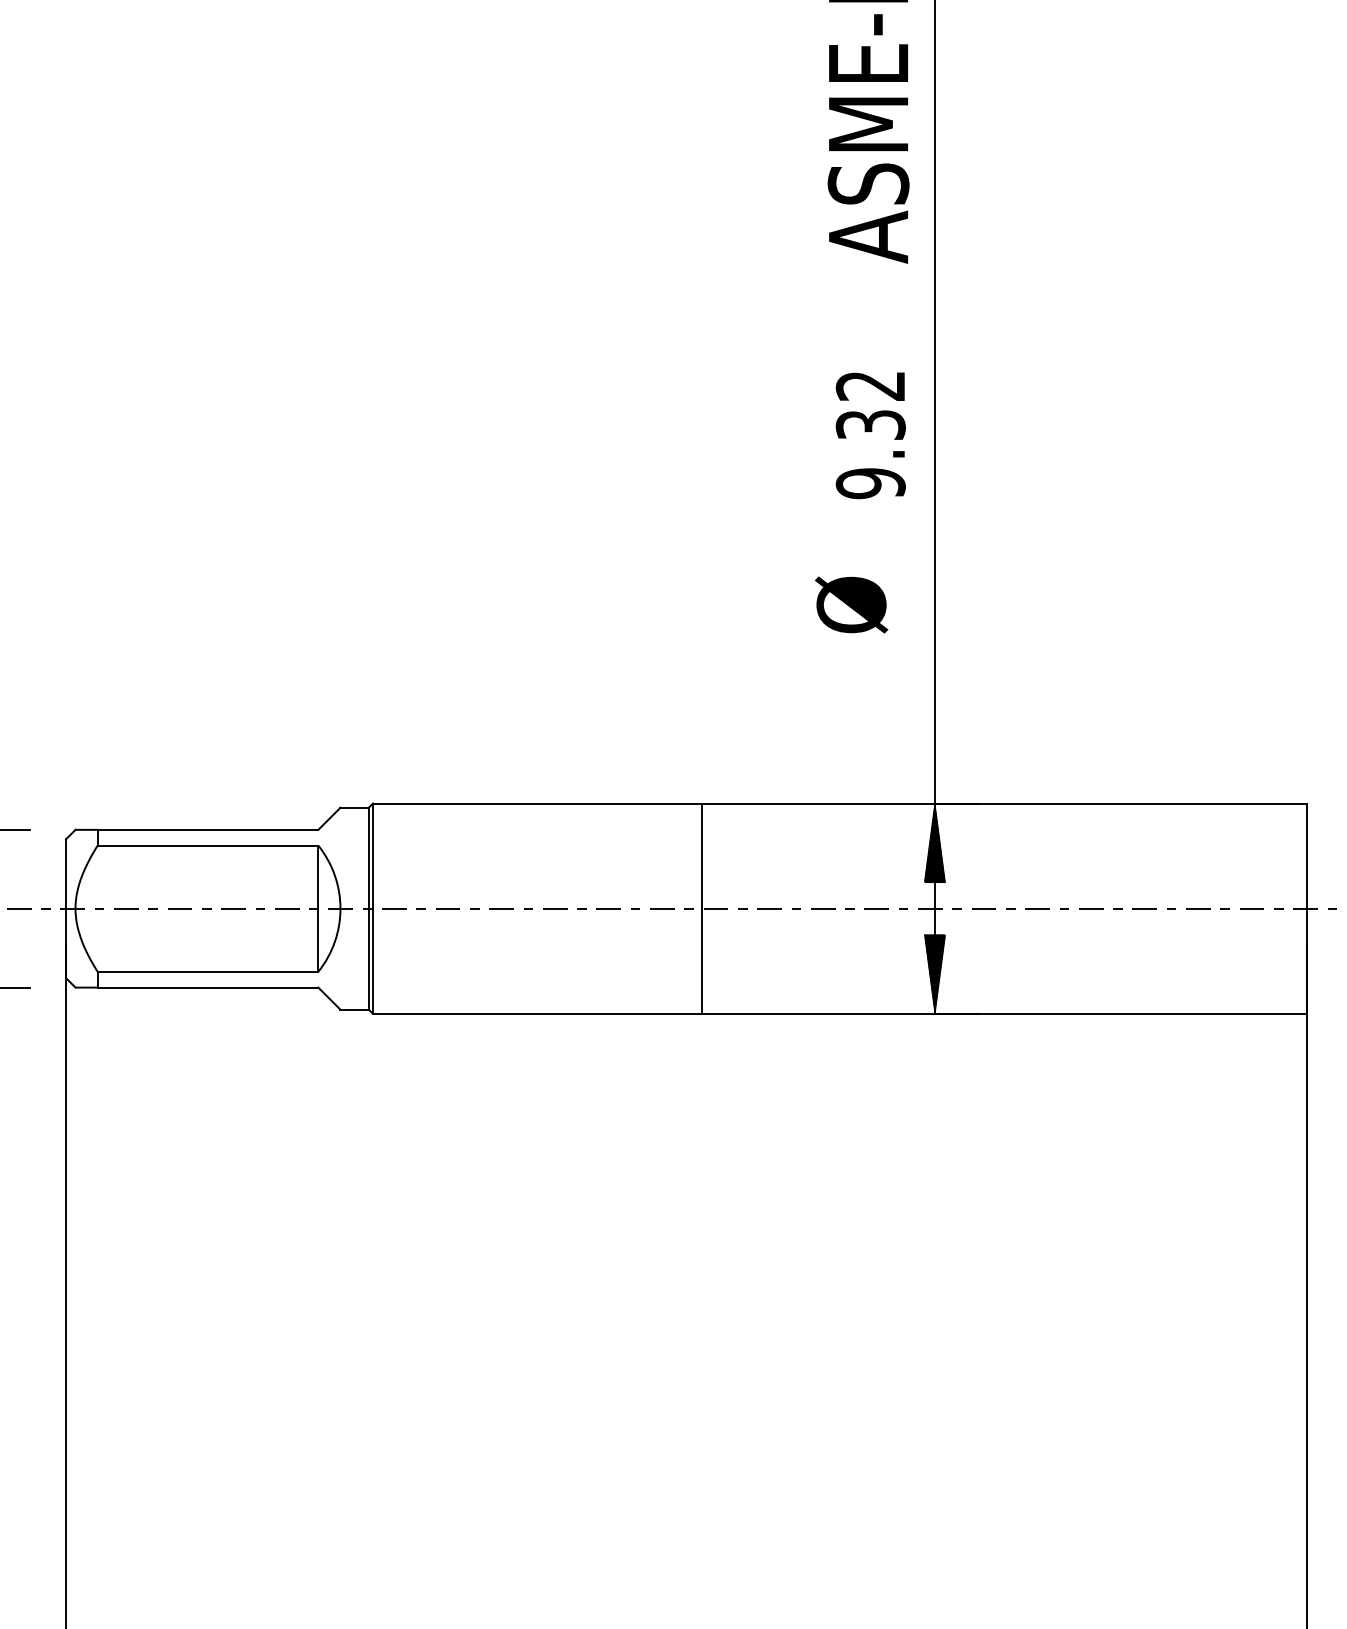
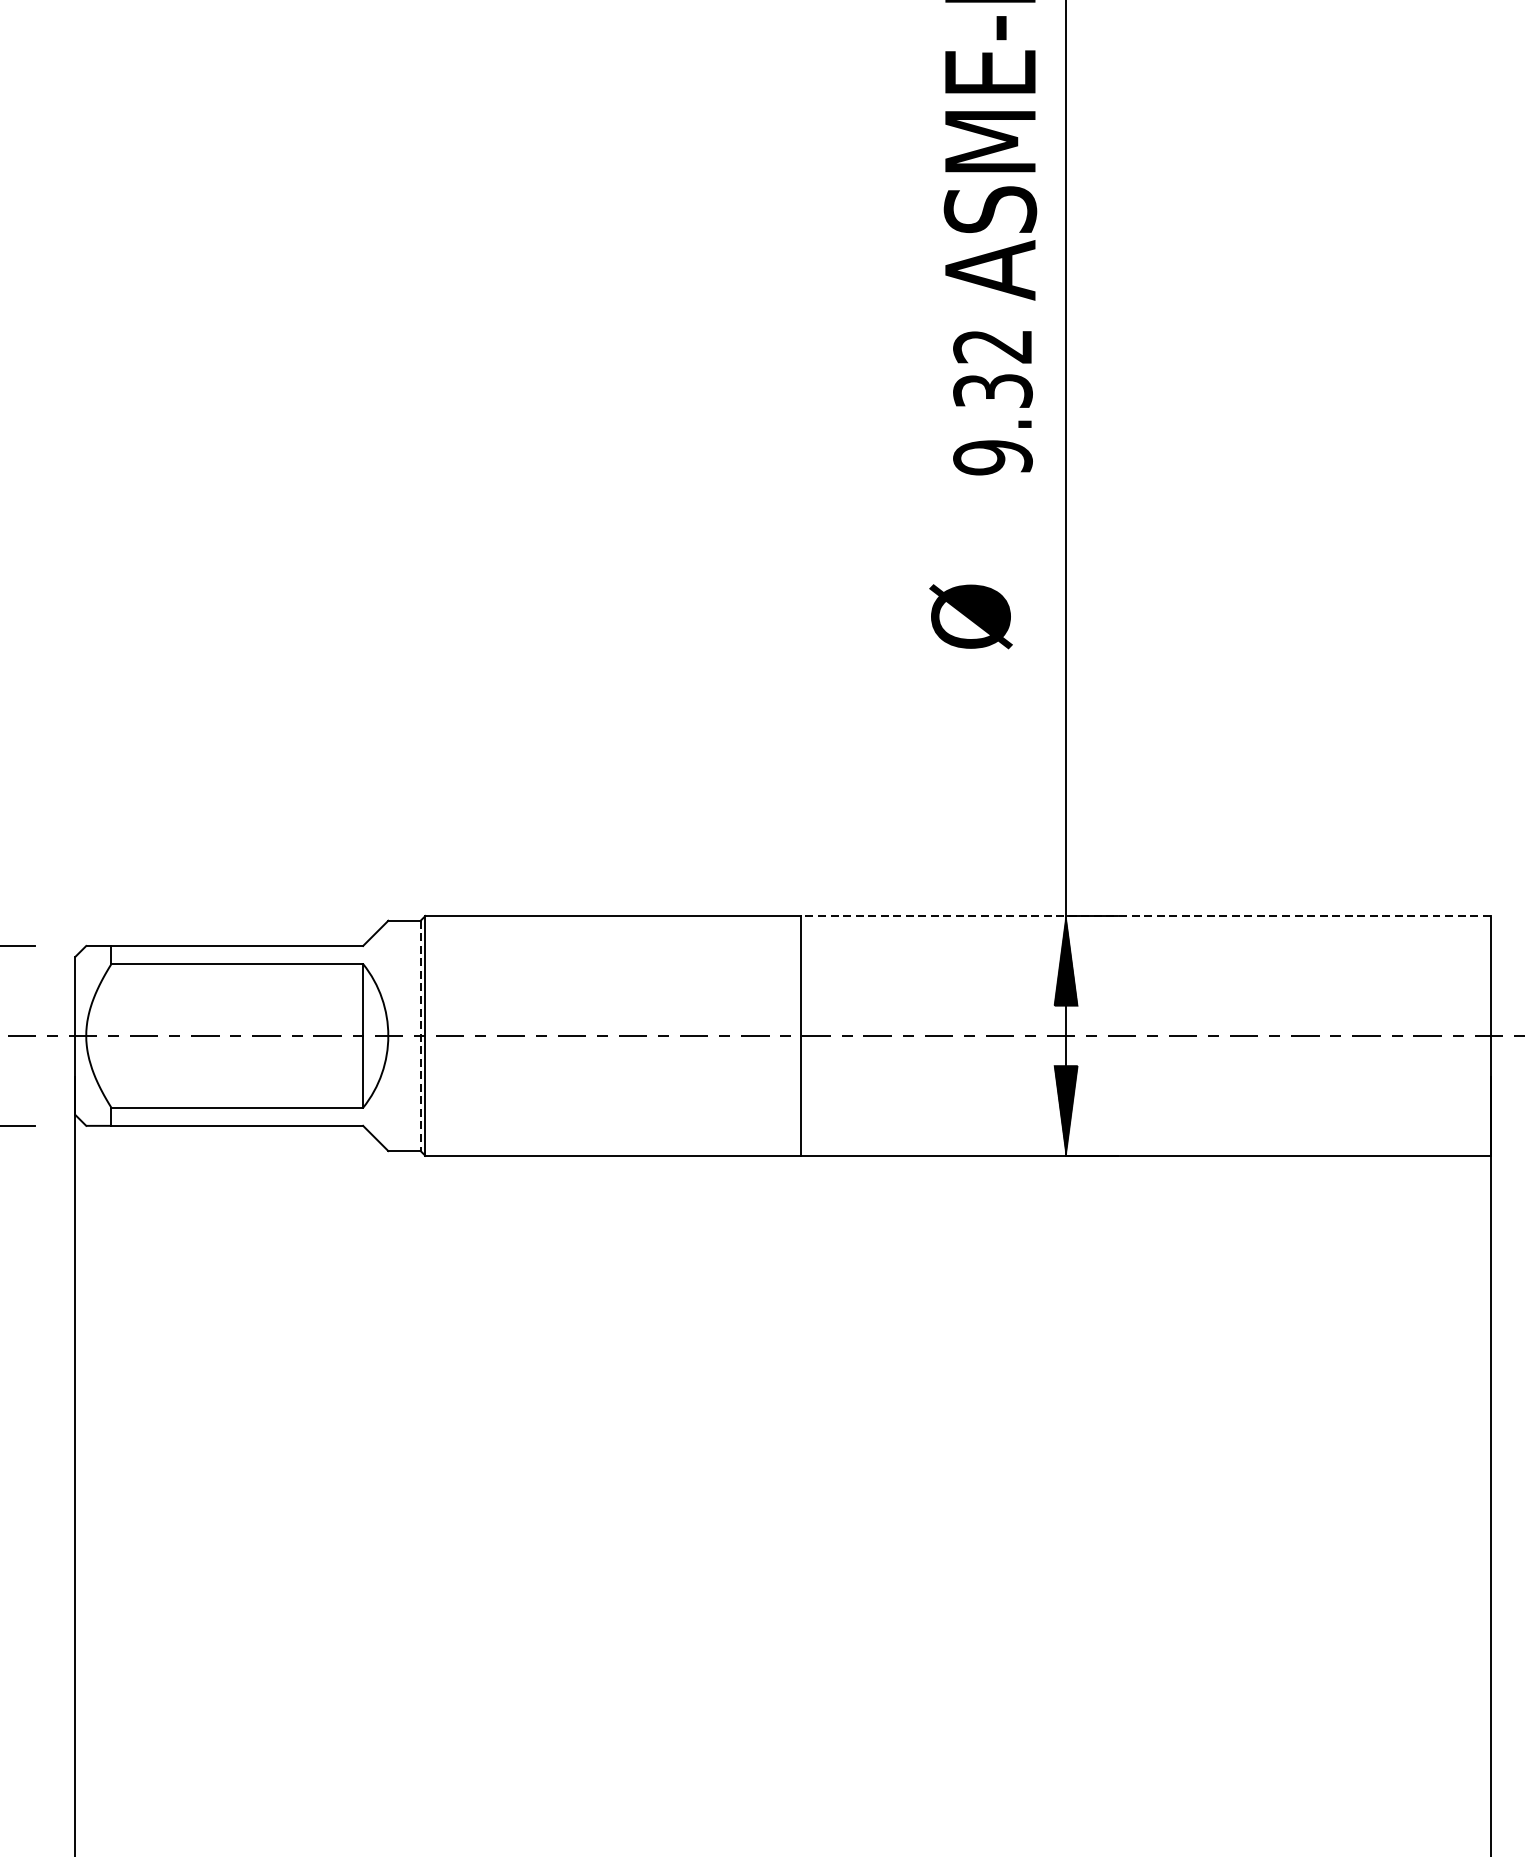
text: (870, 435) -> (992, 402), moved
text: (851, 604) -> (970, 616), moved
line: (1004, 803) -> (1145, 915), solid -> dashed
line: (368, 908) -> (420, 1035), solid -> dashed

